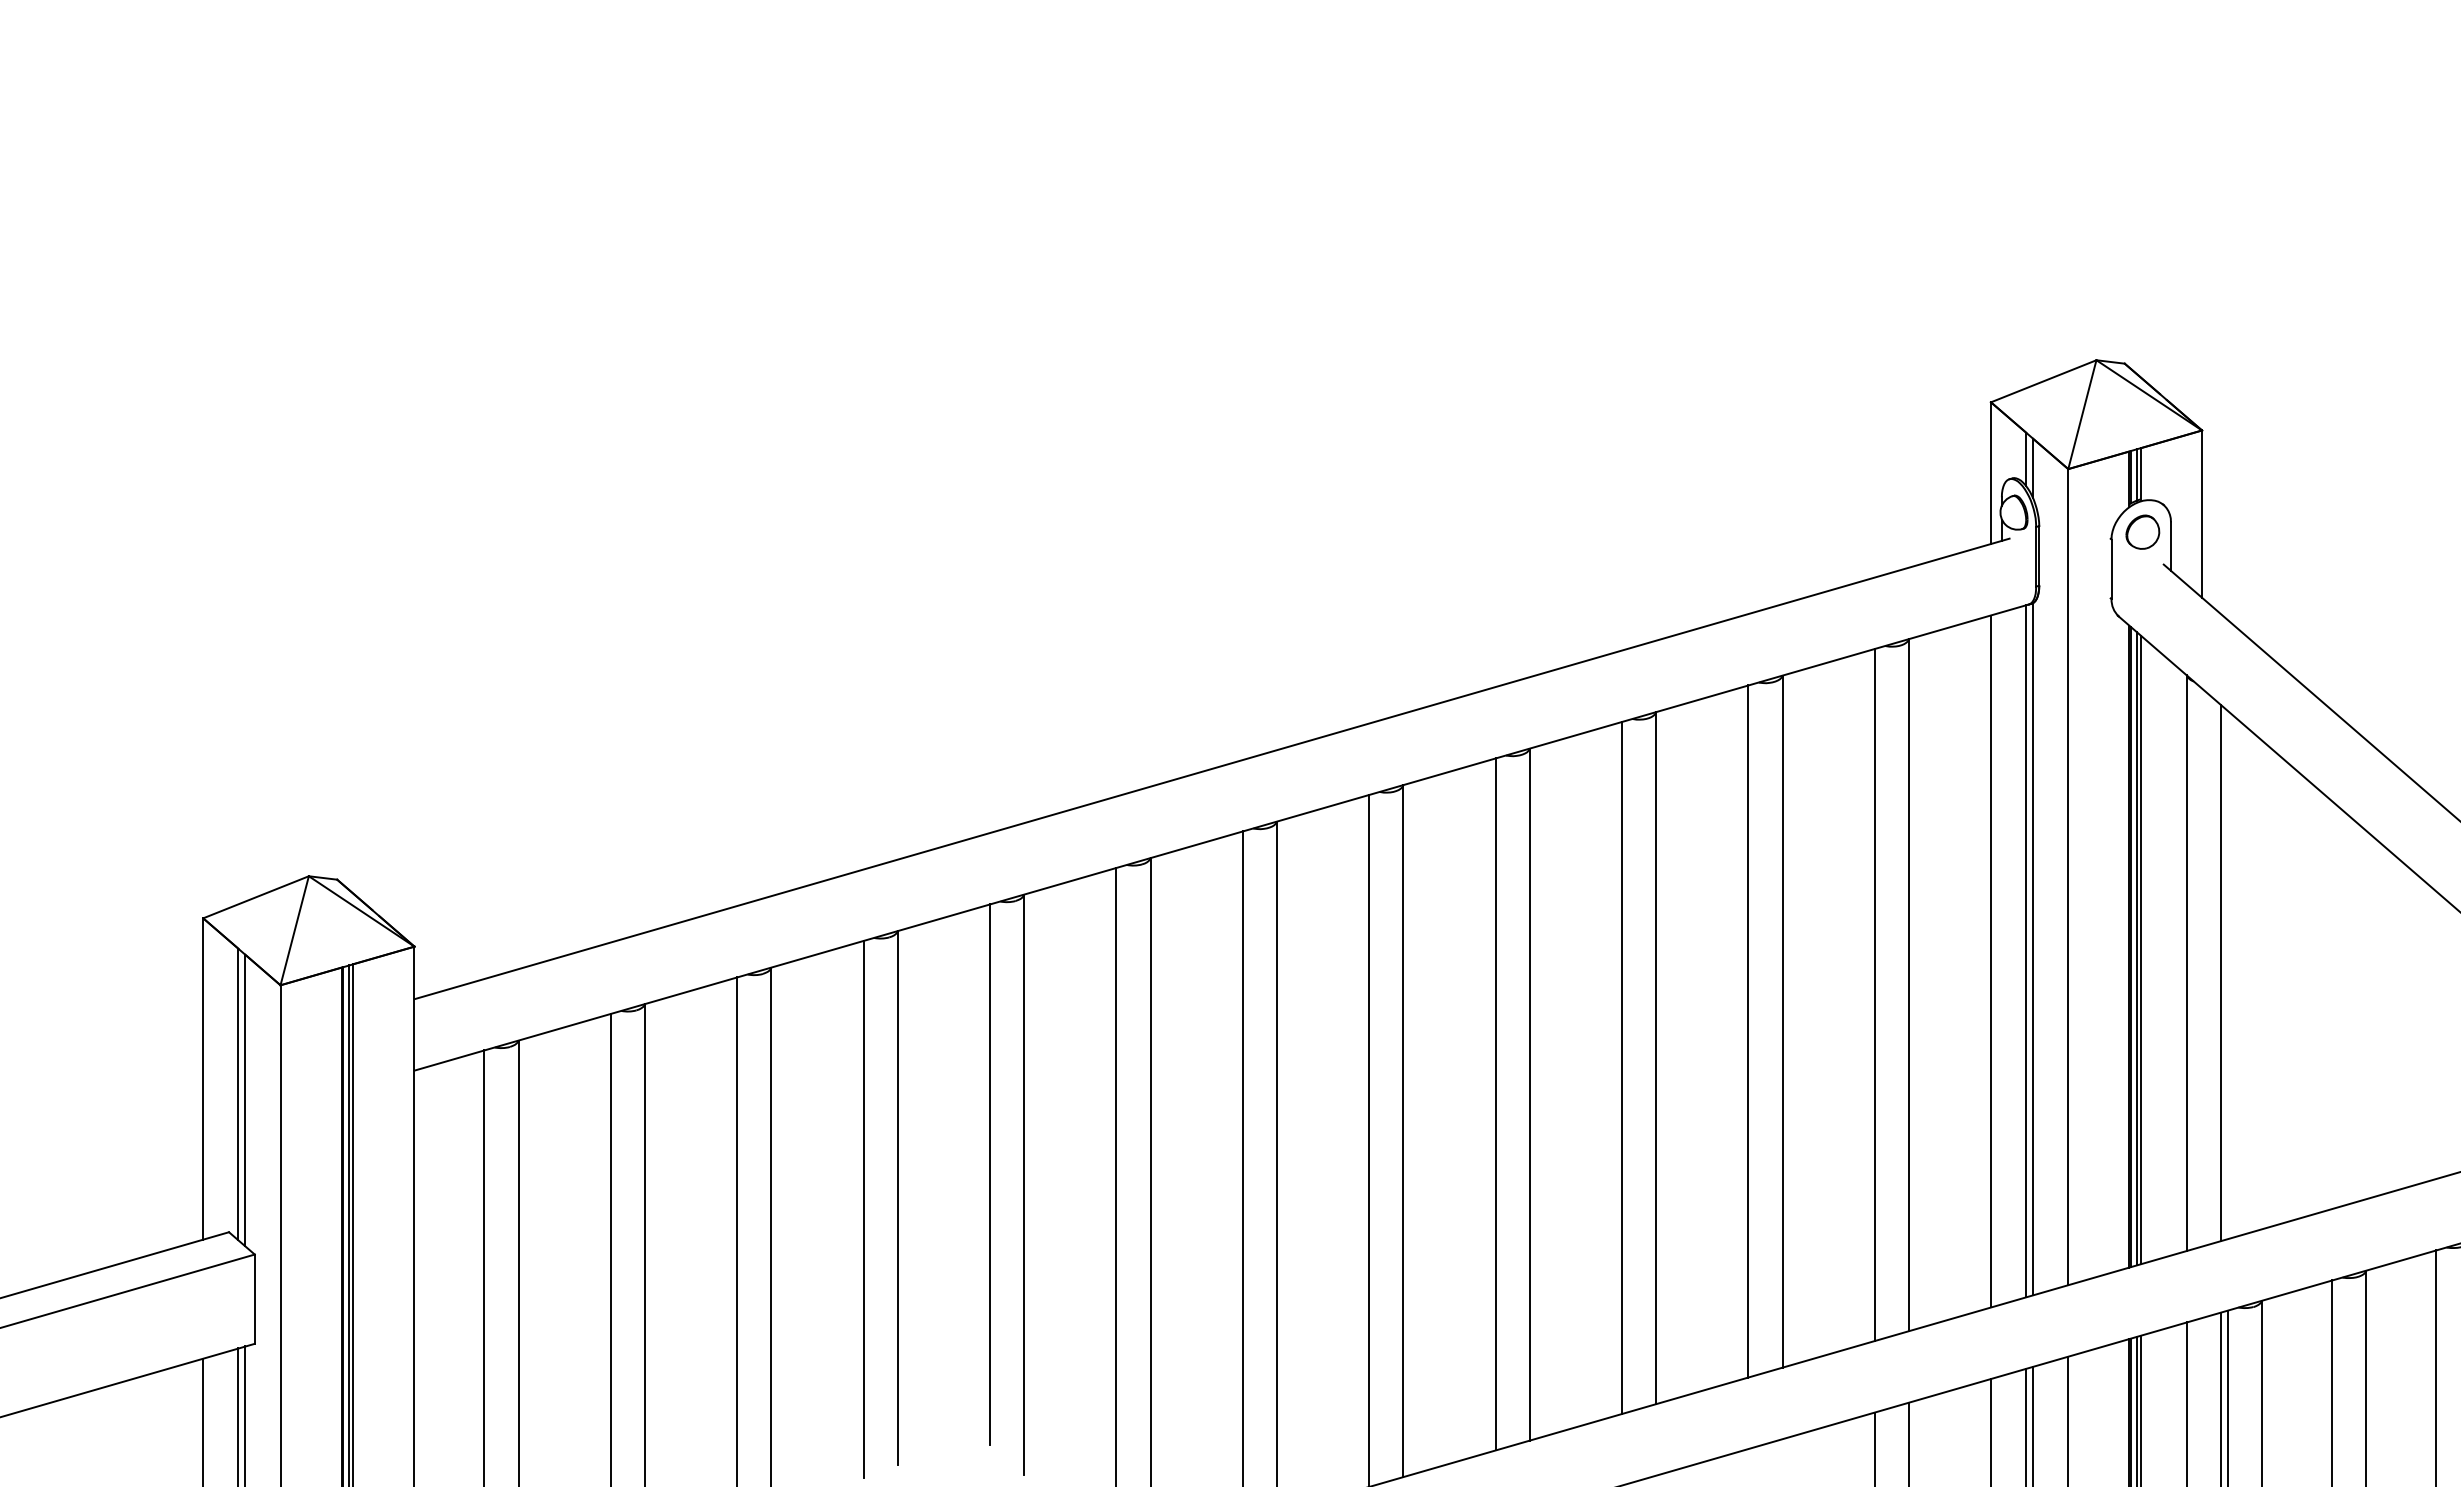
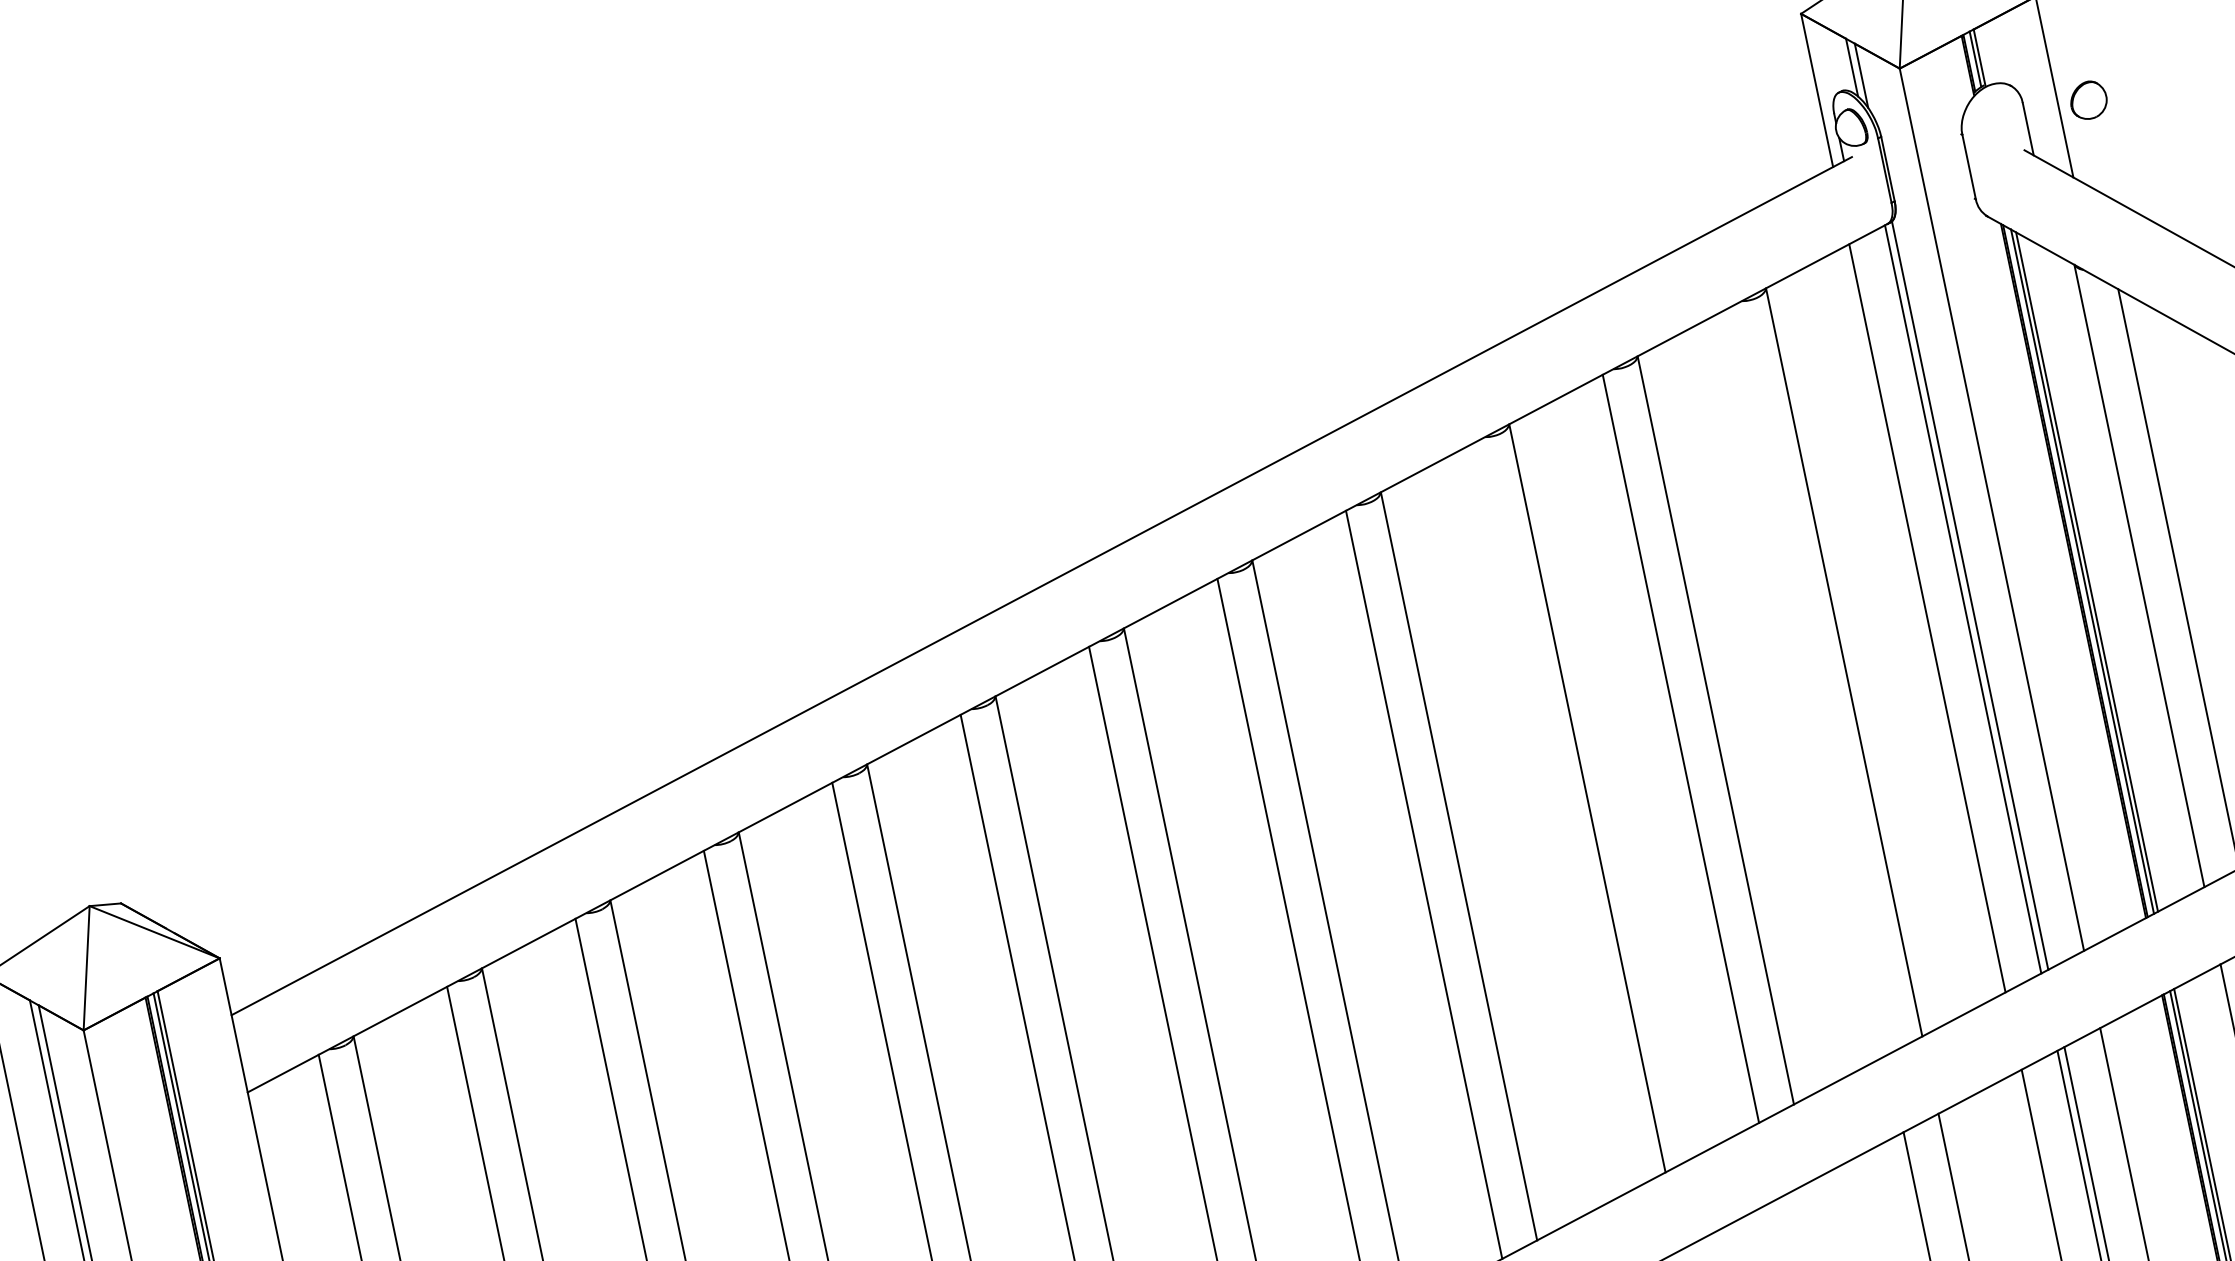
part: (2142, 531) -> (2088, 99), moved
line: (1874, 995) -> (1809, 681), removed
line: (1622, 1068) -> (1553, 817), removed

